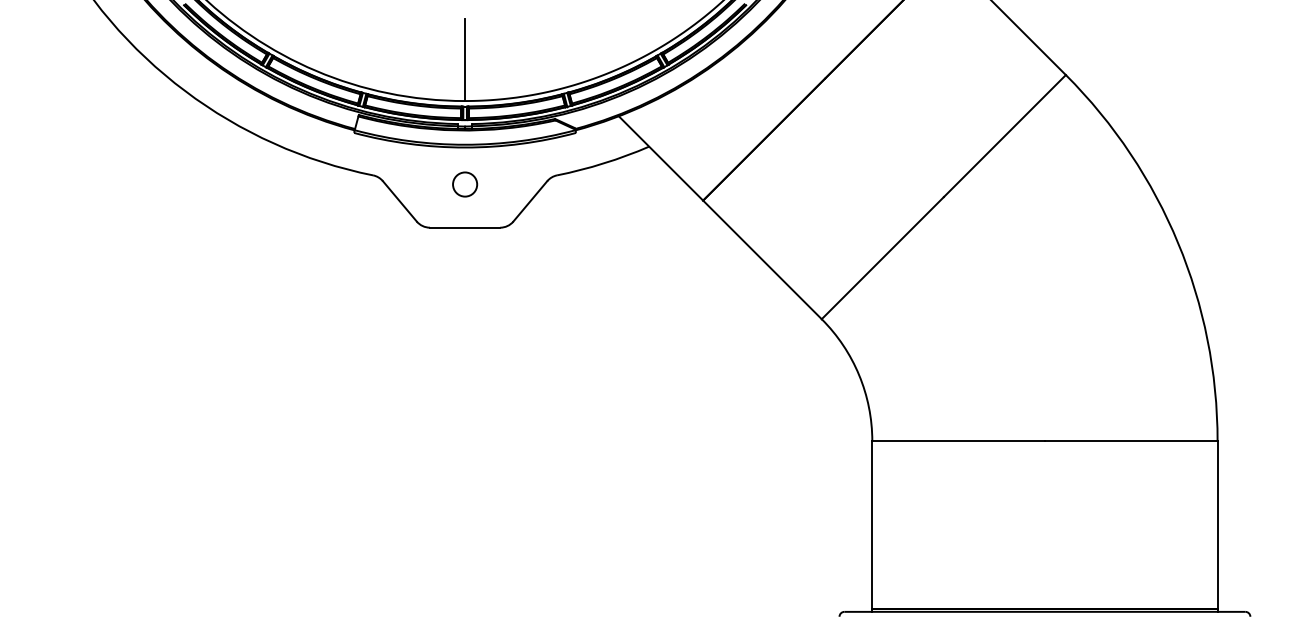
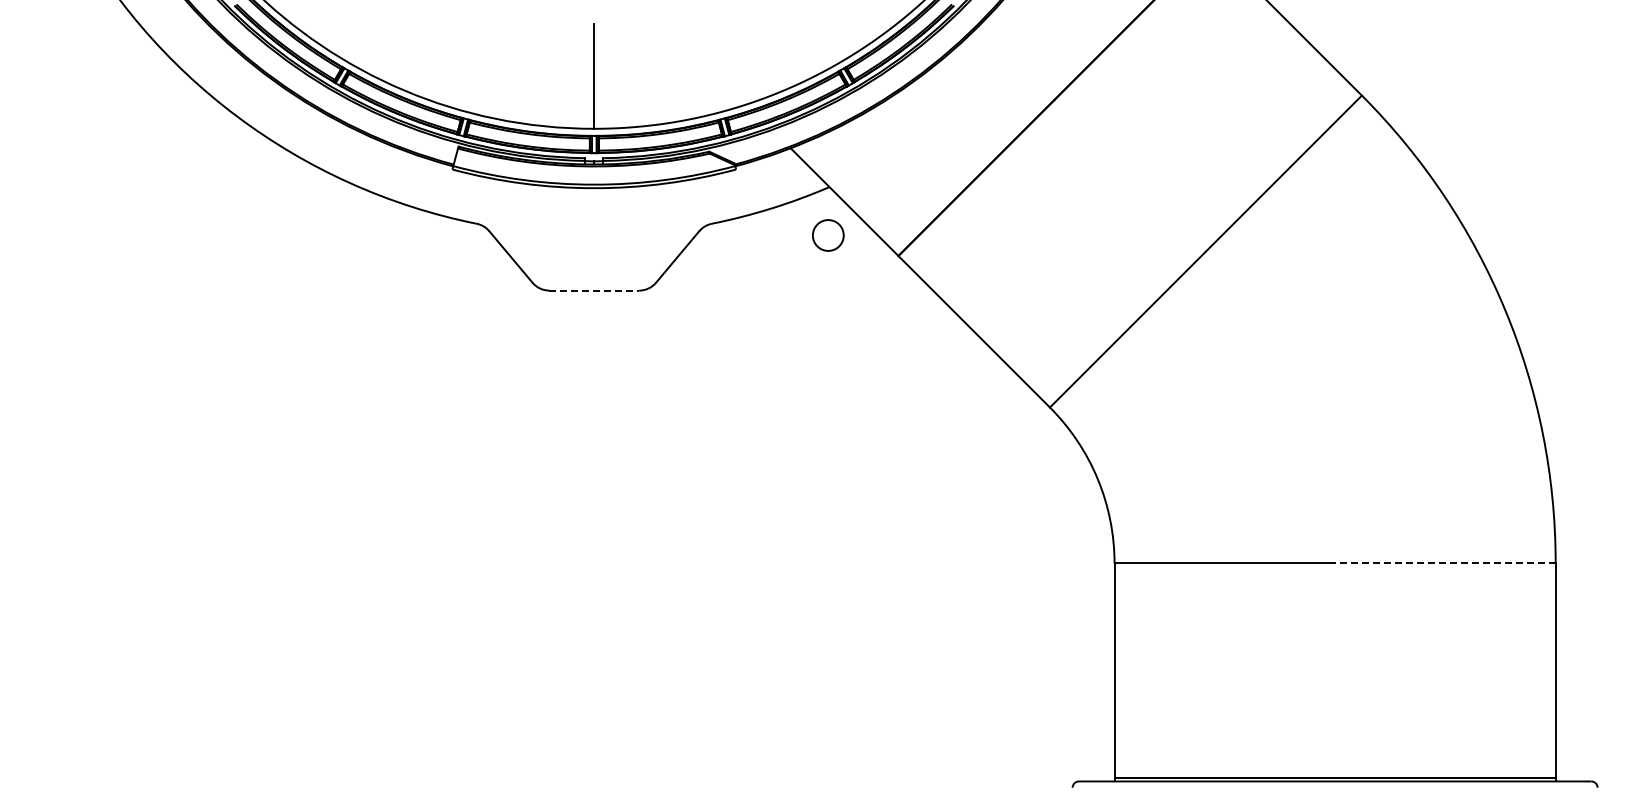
circle: (465, 184) -> (828, 235), moved
line: (465, 227) -> (594, 290), solid -> dashed
line: (1130, 441) -> (1444, 563), solid -> dashed

